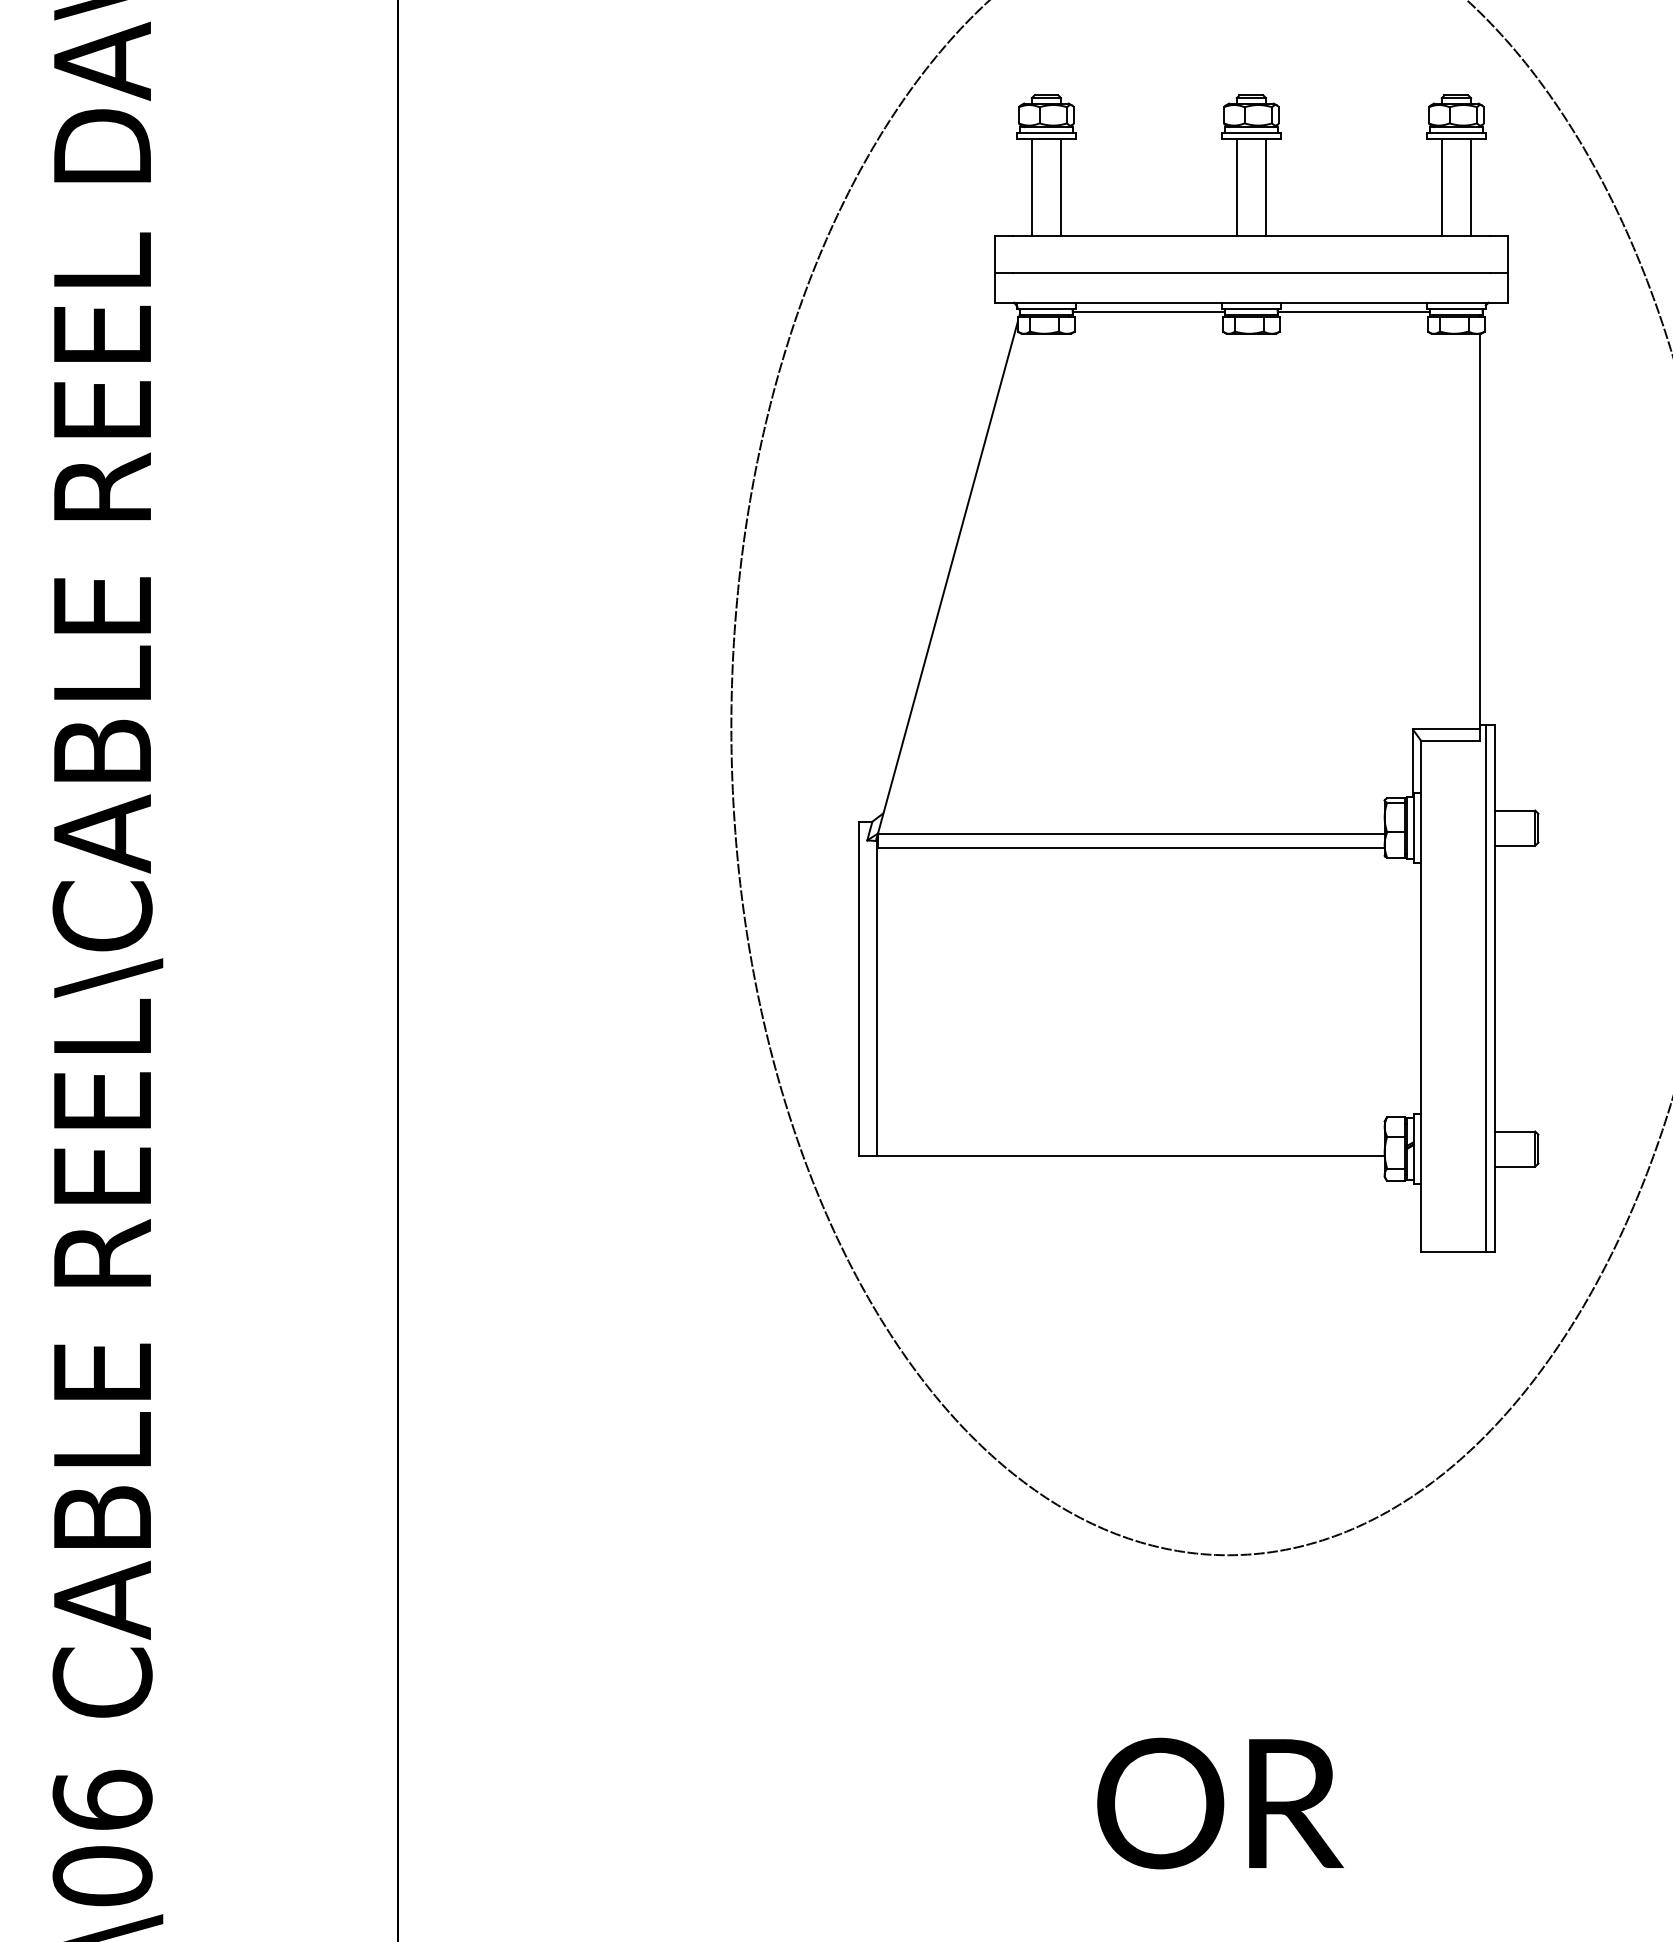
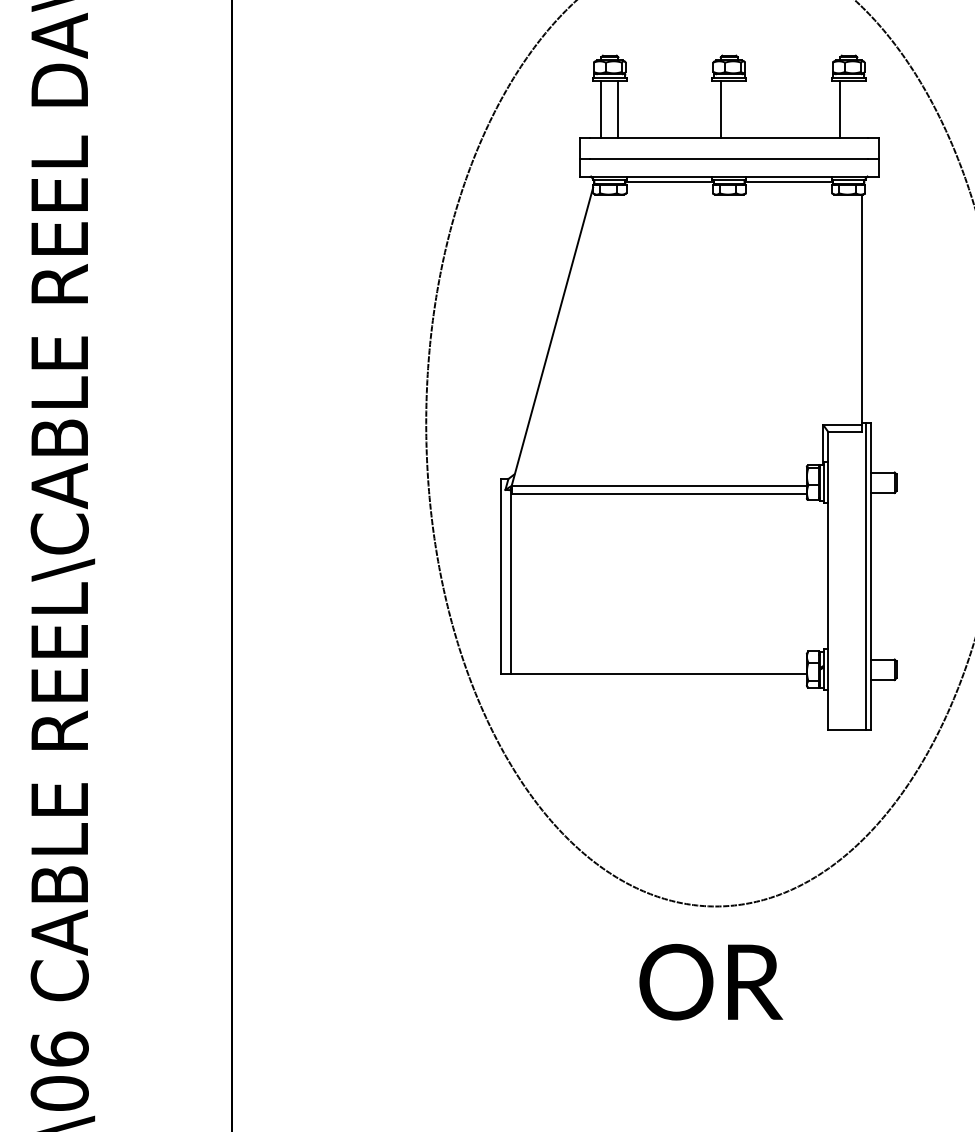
line: (1265, 187) -> (737, 109), removed
line: (1471, 187) -> (857, 109), removed
text: (1220, 1802) -> (711, 981), moved

